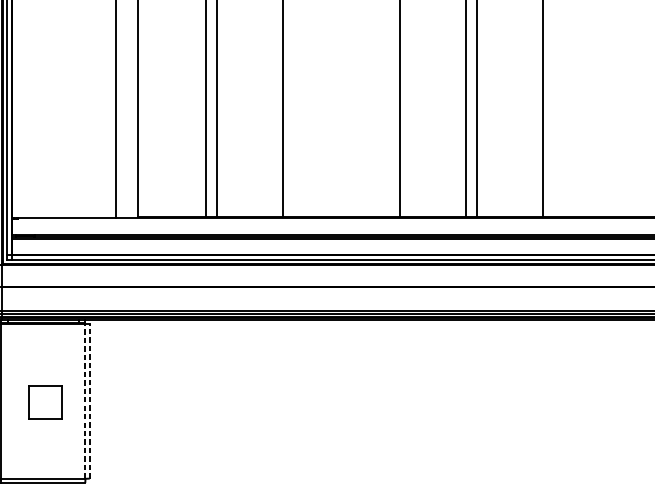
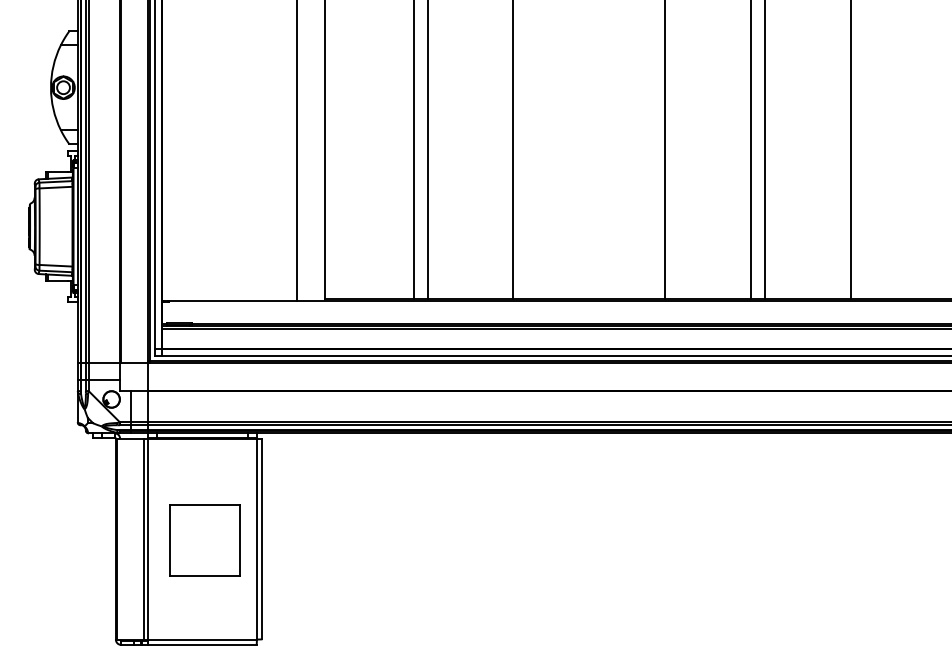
line: (85, 400) -> (256, 538), dashed -> solid
line: (89, 400) -> (262, 538), dashed -> solid
part: (45, 402) -> (204, 540), size x1.67

